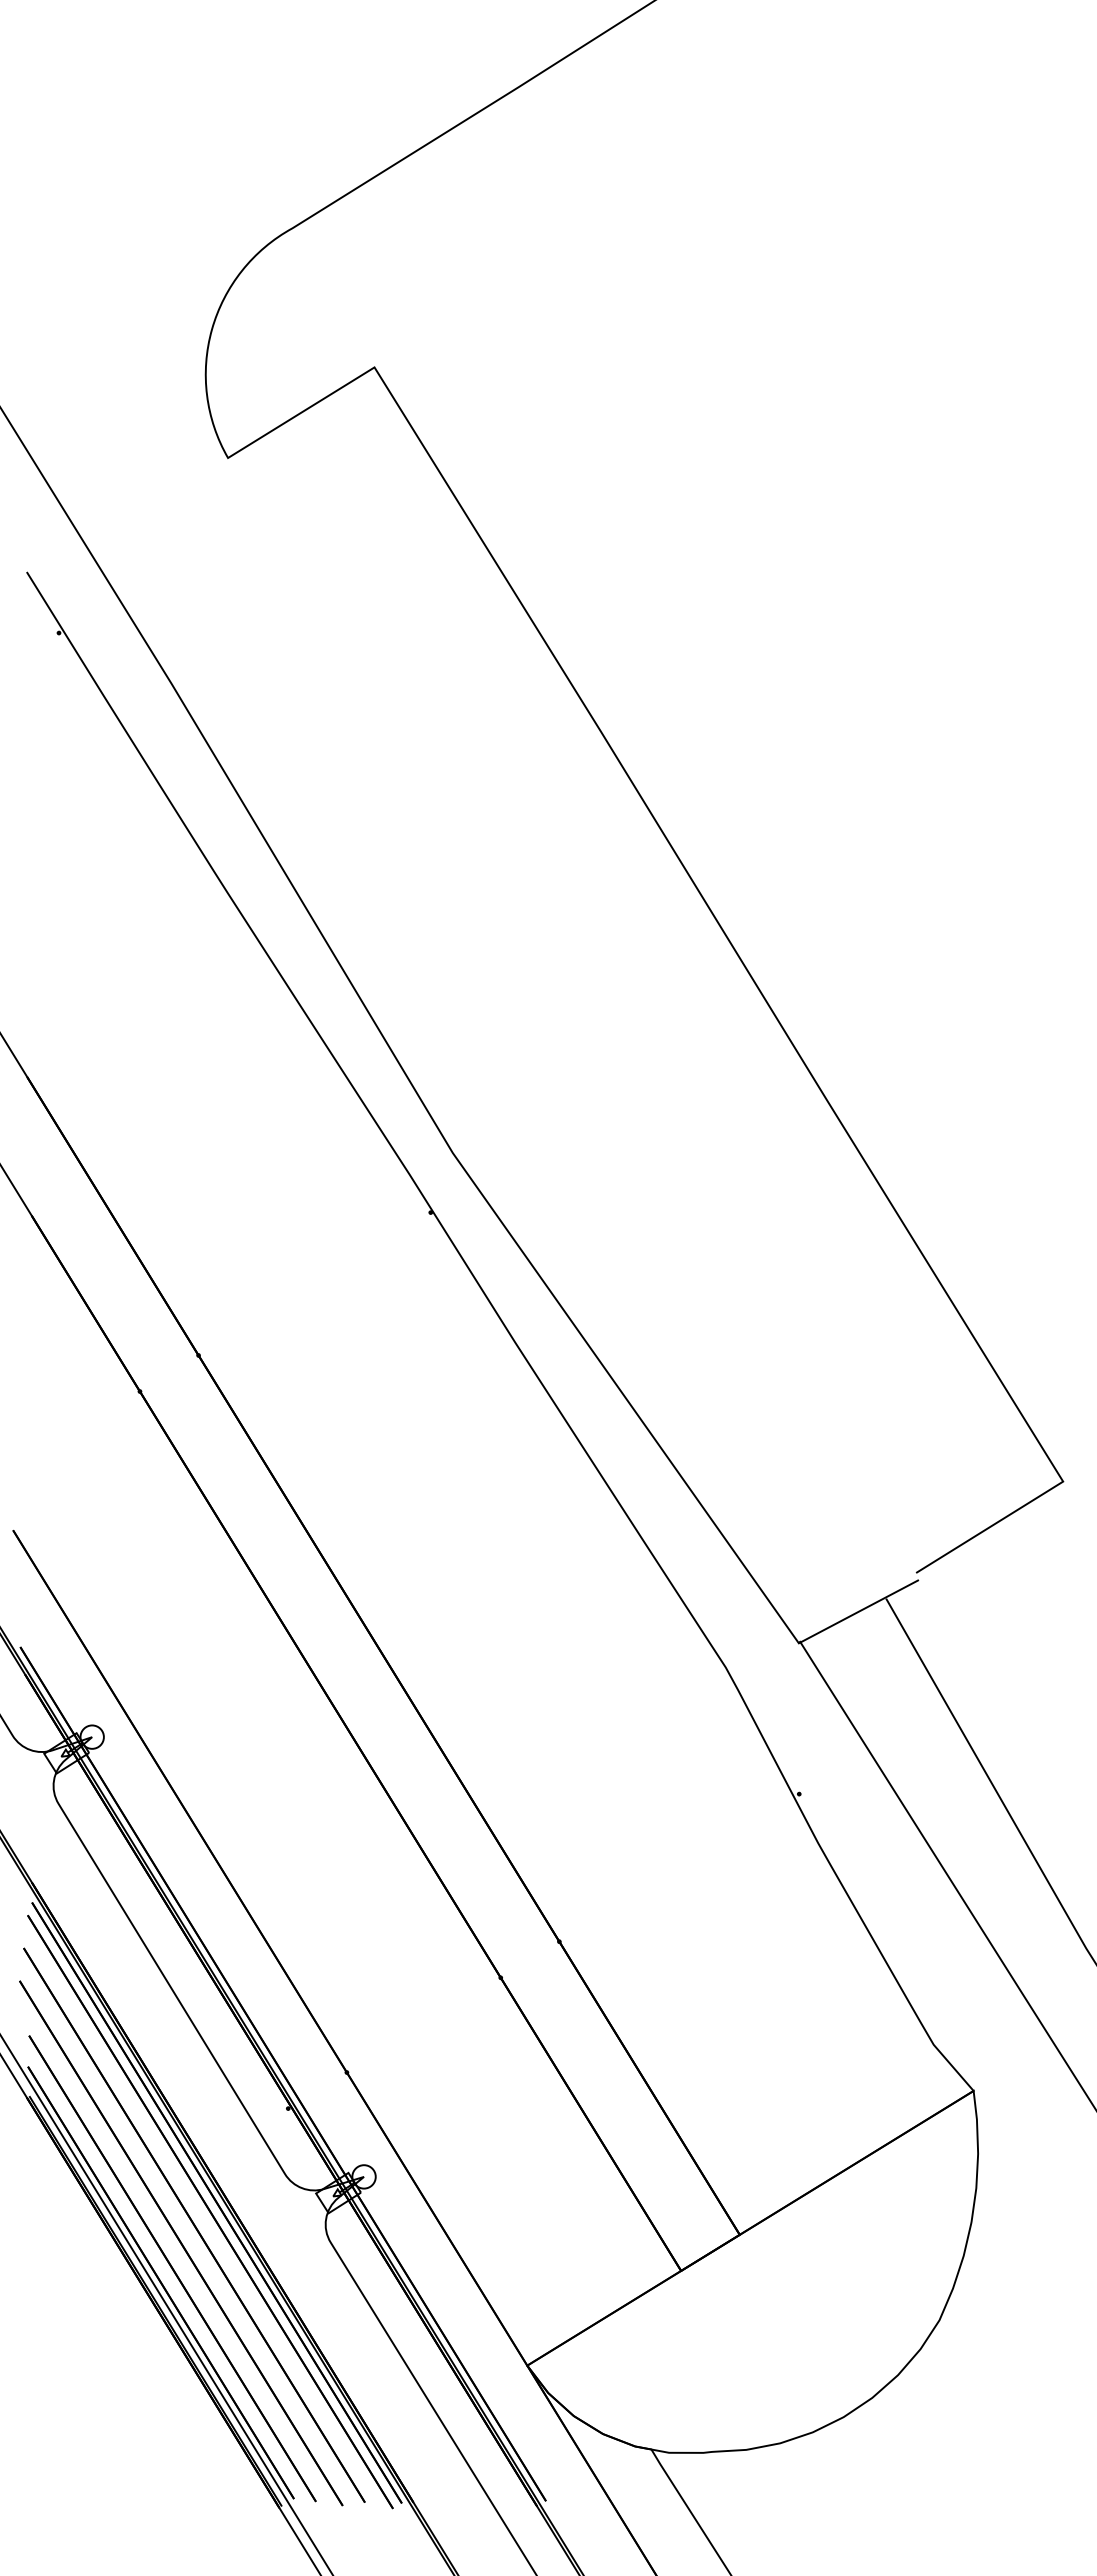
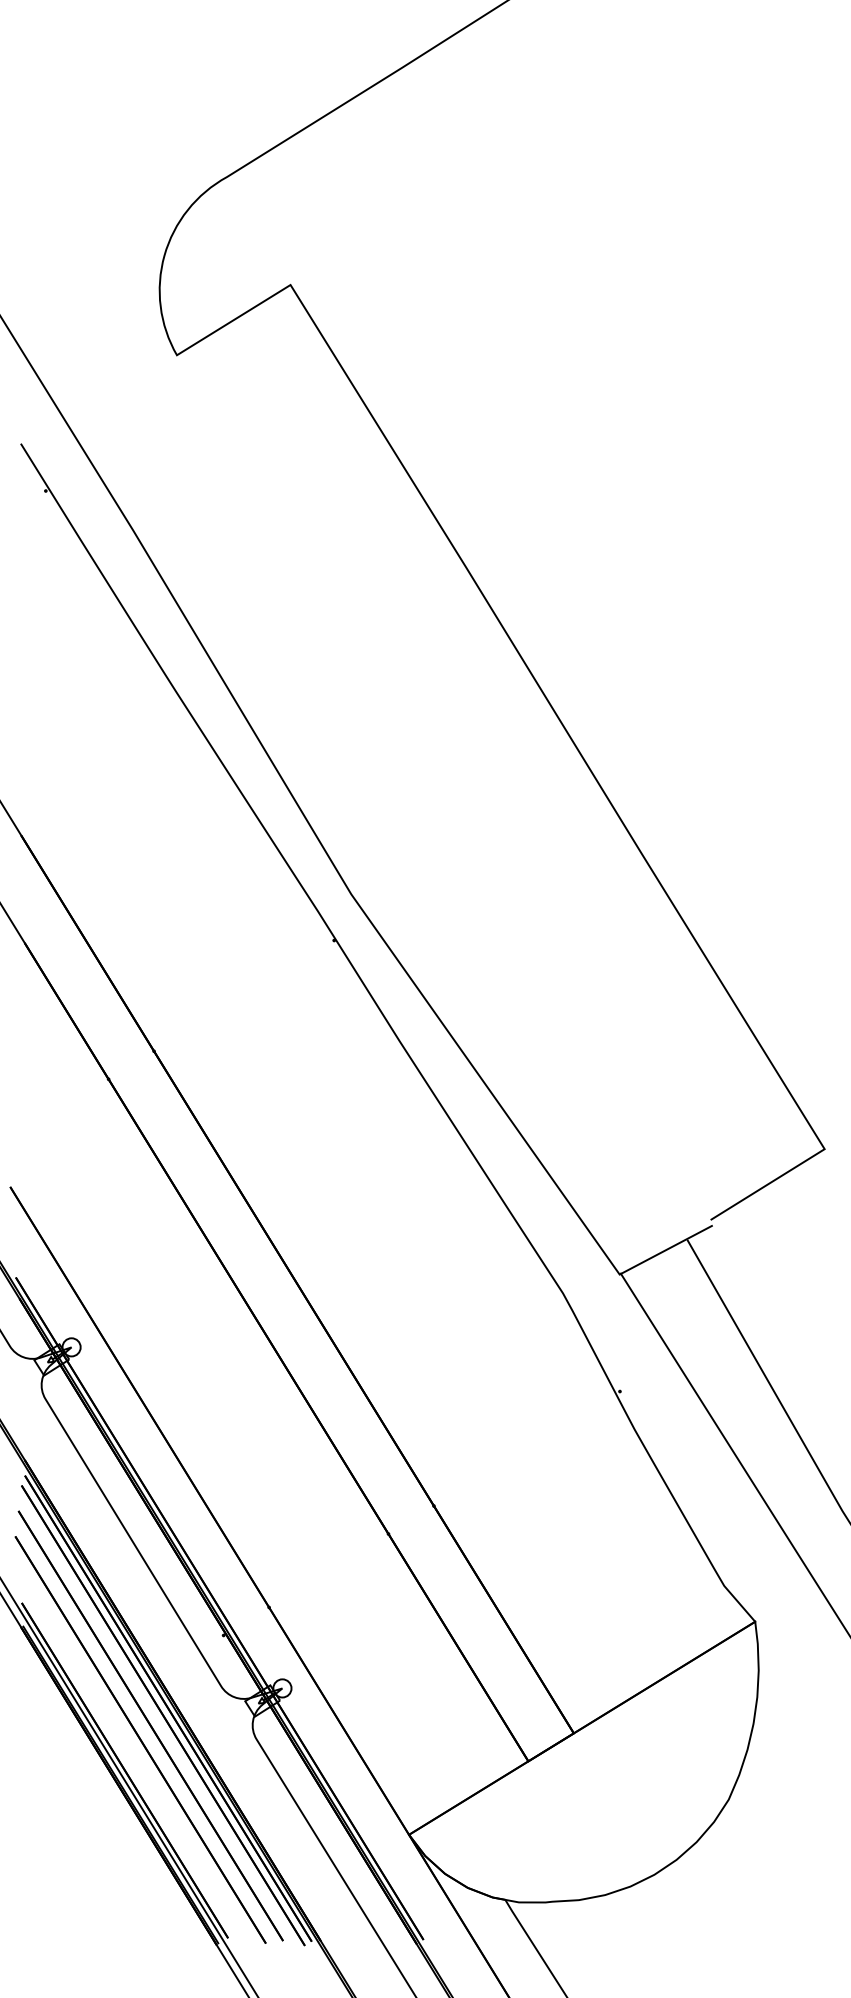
line: (172, 2268) -> (133, 1759), removed

